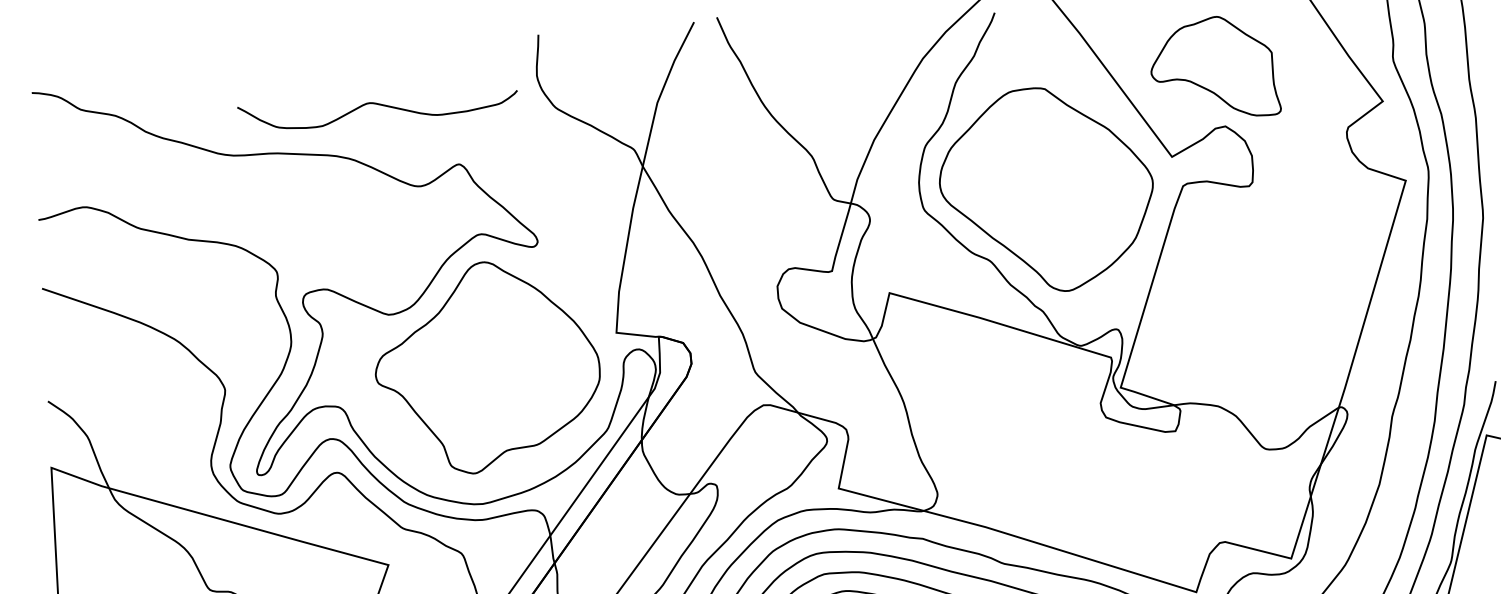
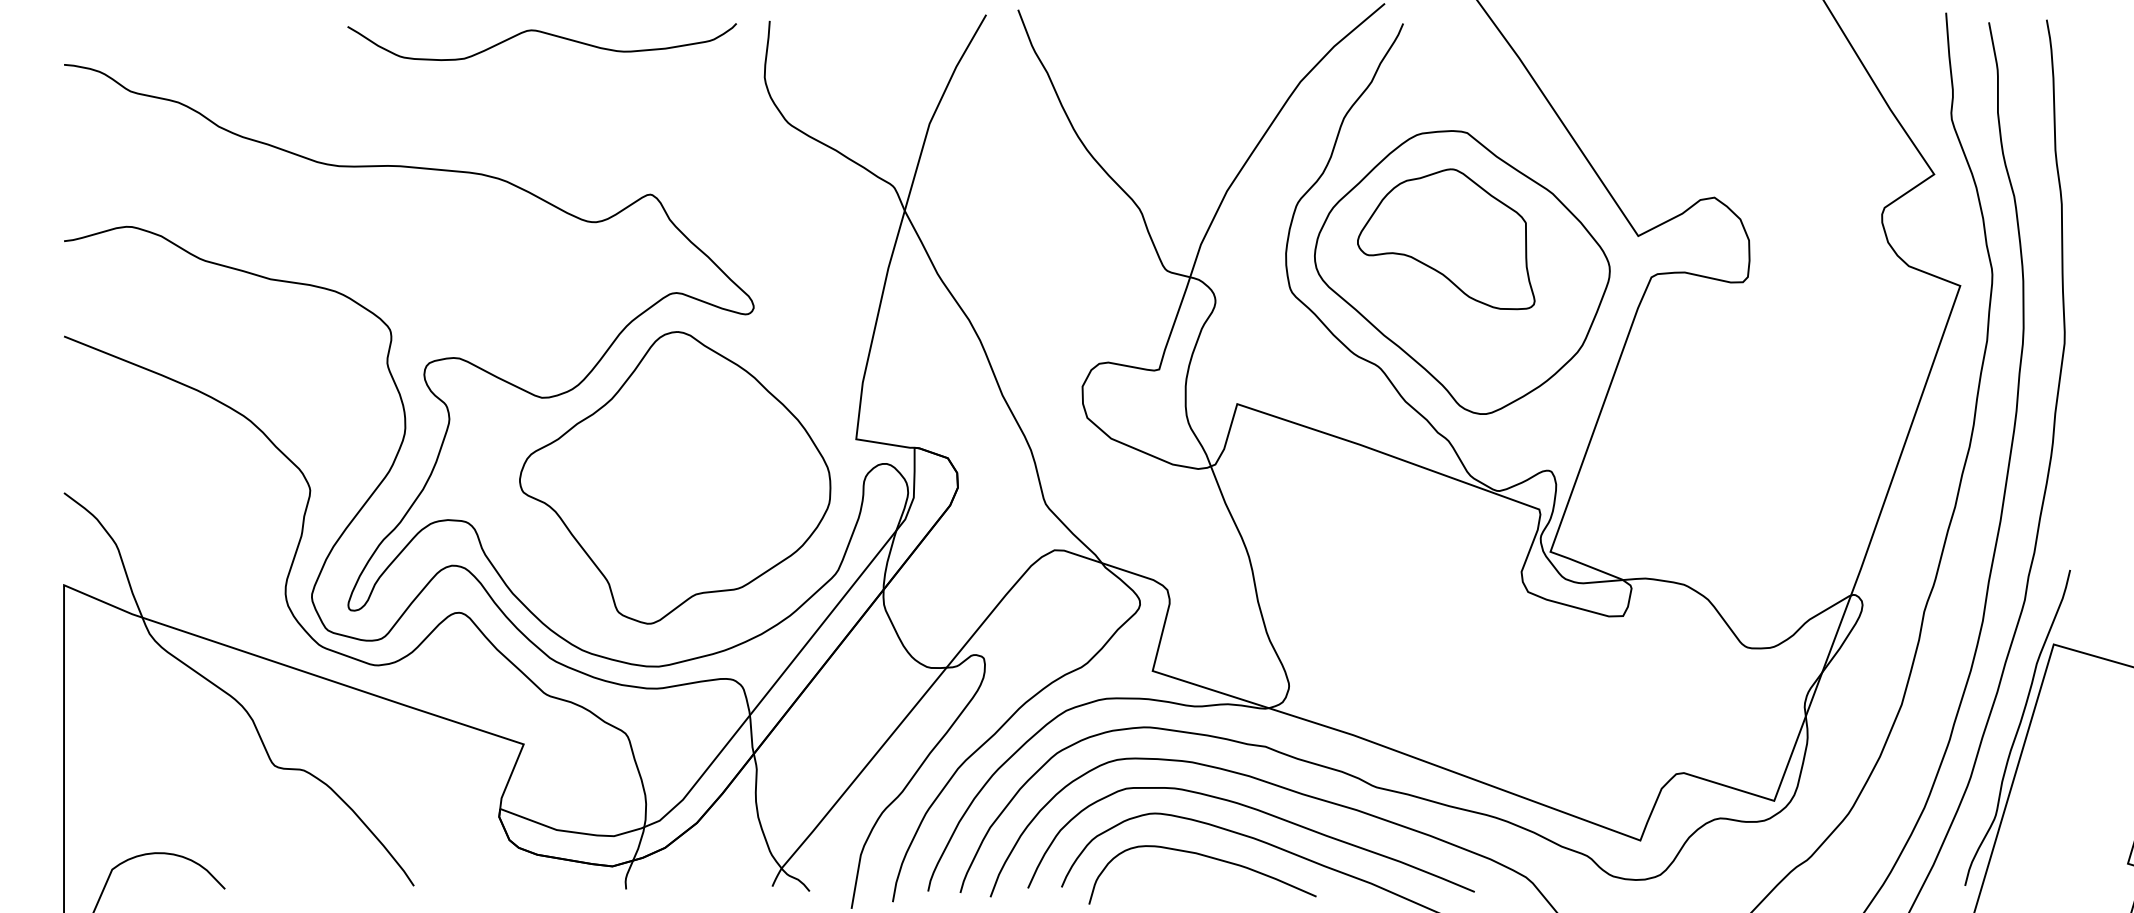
part: (1215, 67) -> (1446, 239), moved
curve: (377, 104) -> (542, 33), moved

